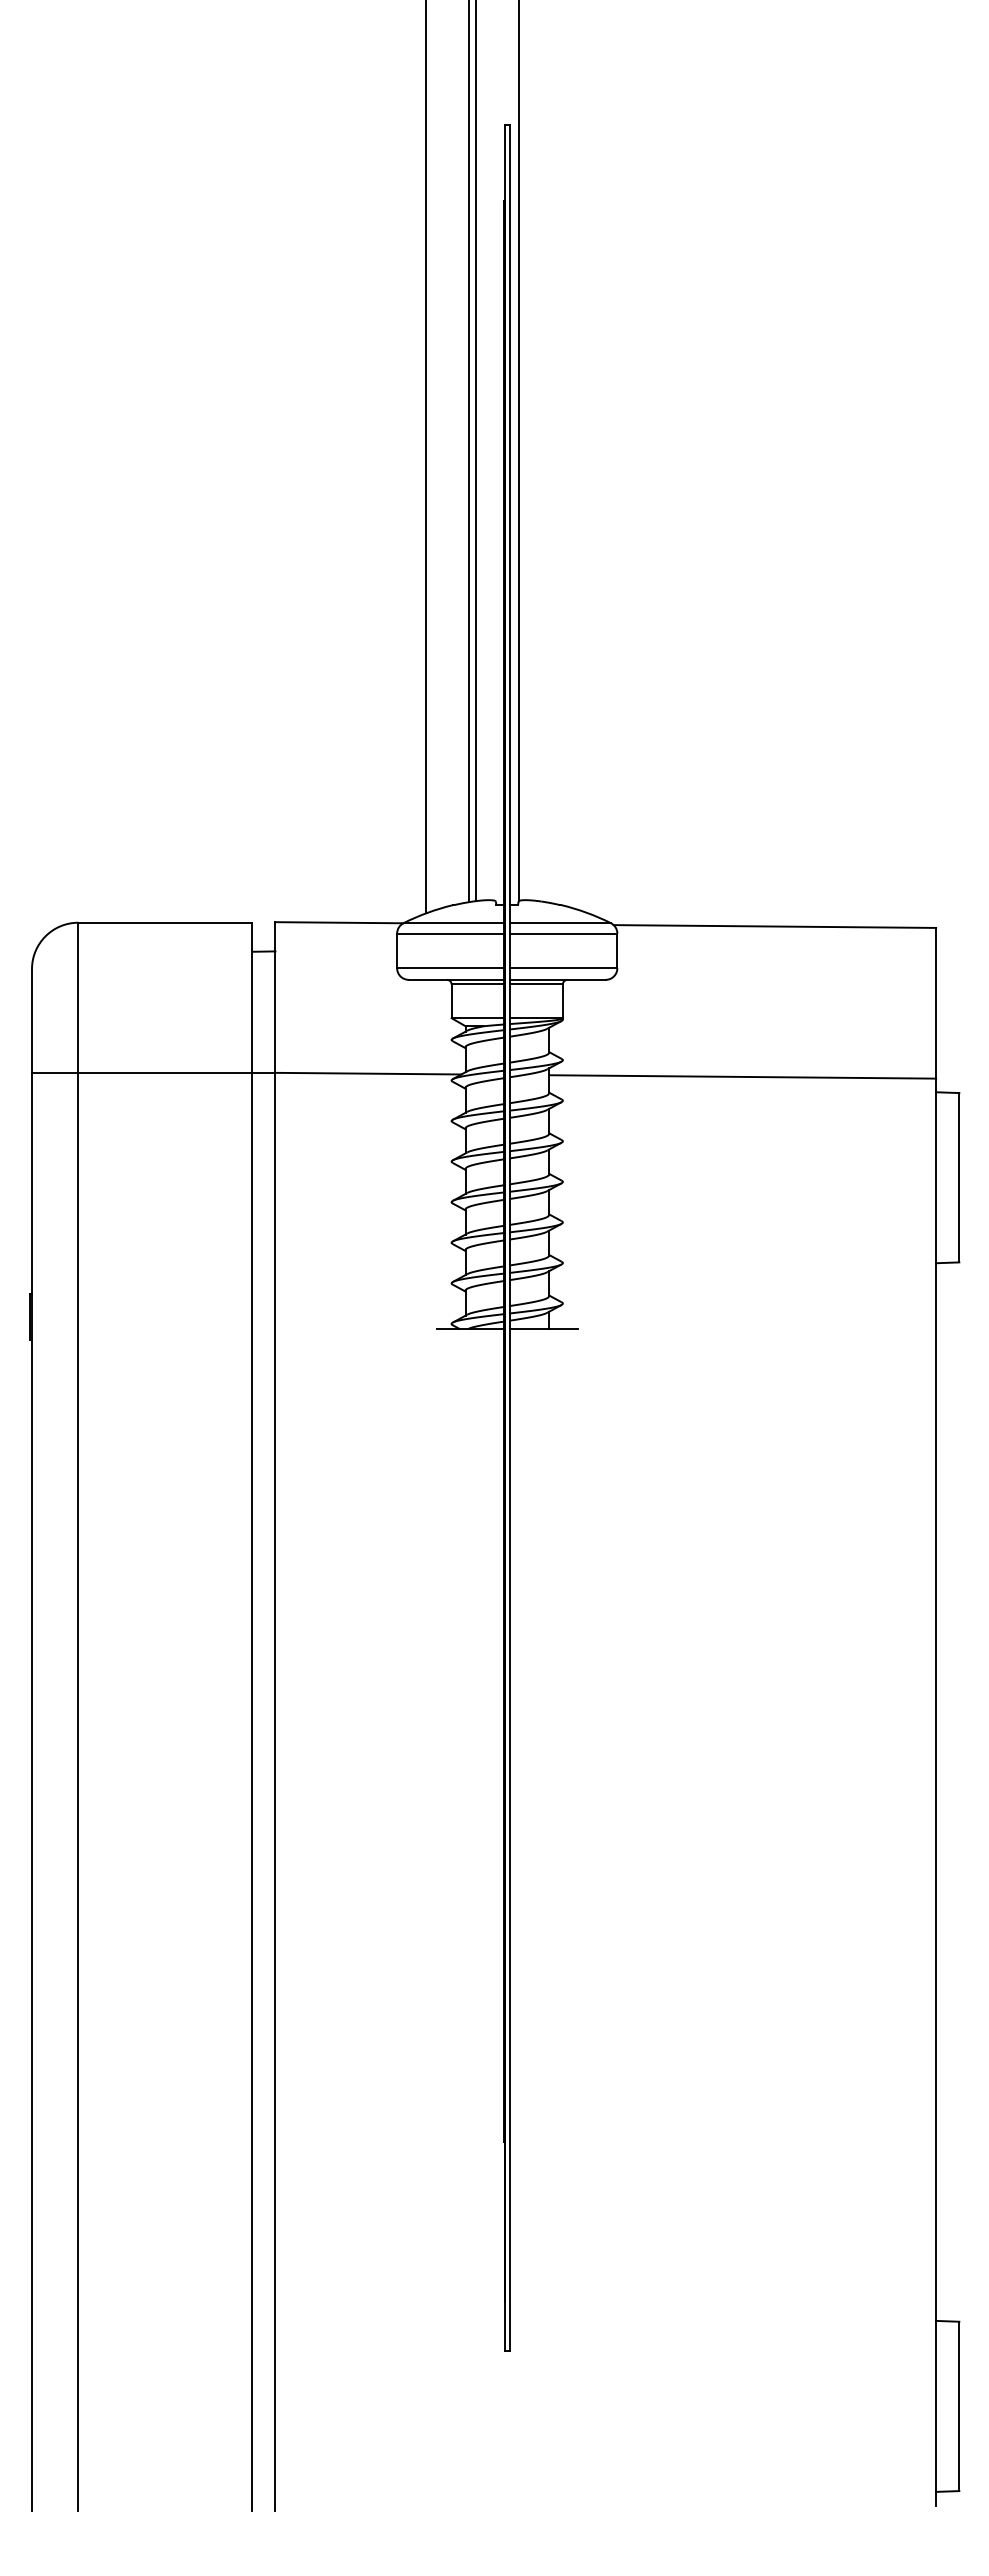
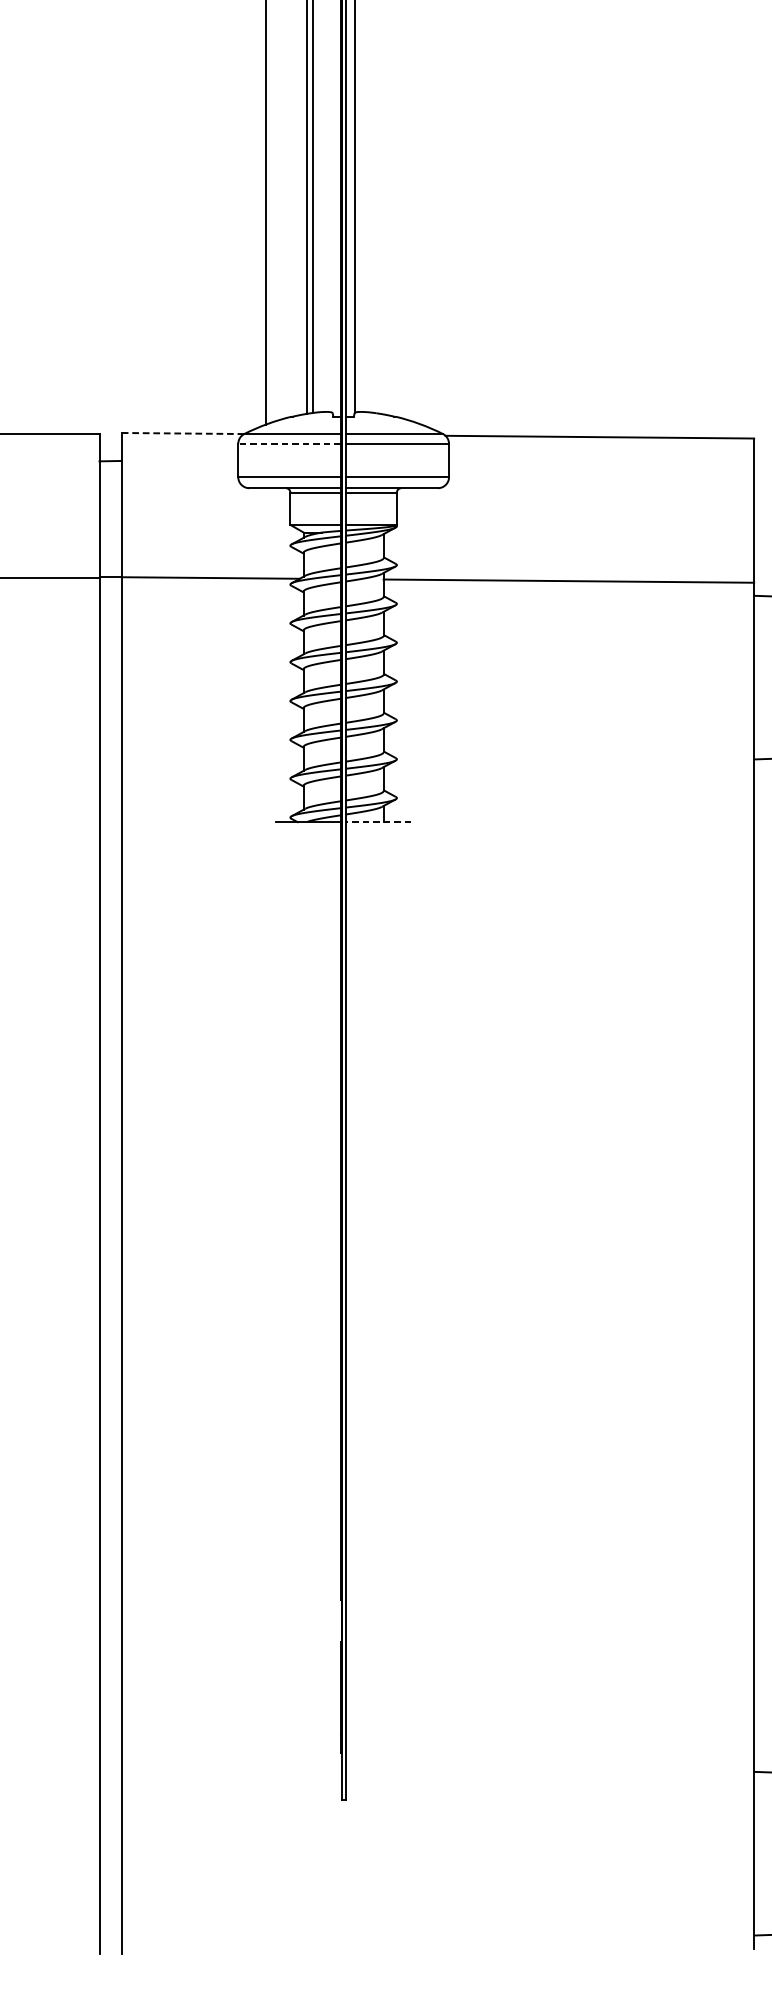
line: (339, 922) -> (183, 433), solid -> dashed
line: (450, 933) -> (289, 443), solid -> dashed
line: (543, 1328) -> (378, 821), solid -> dashed

